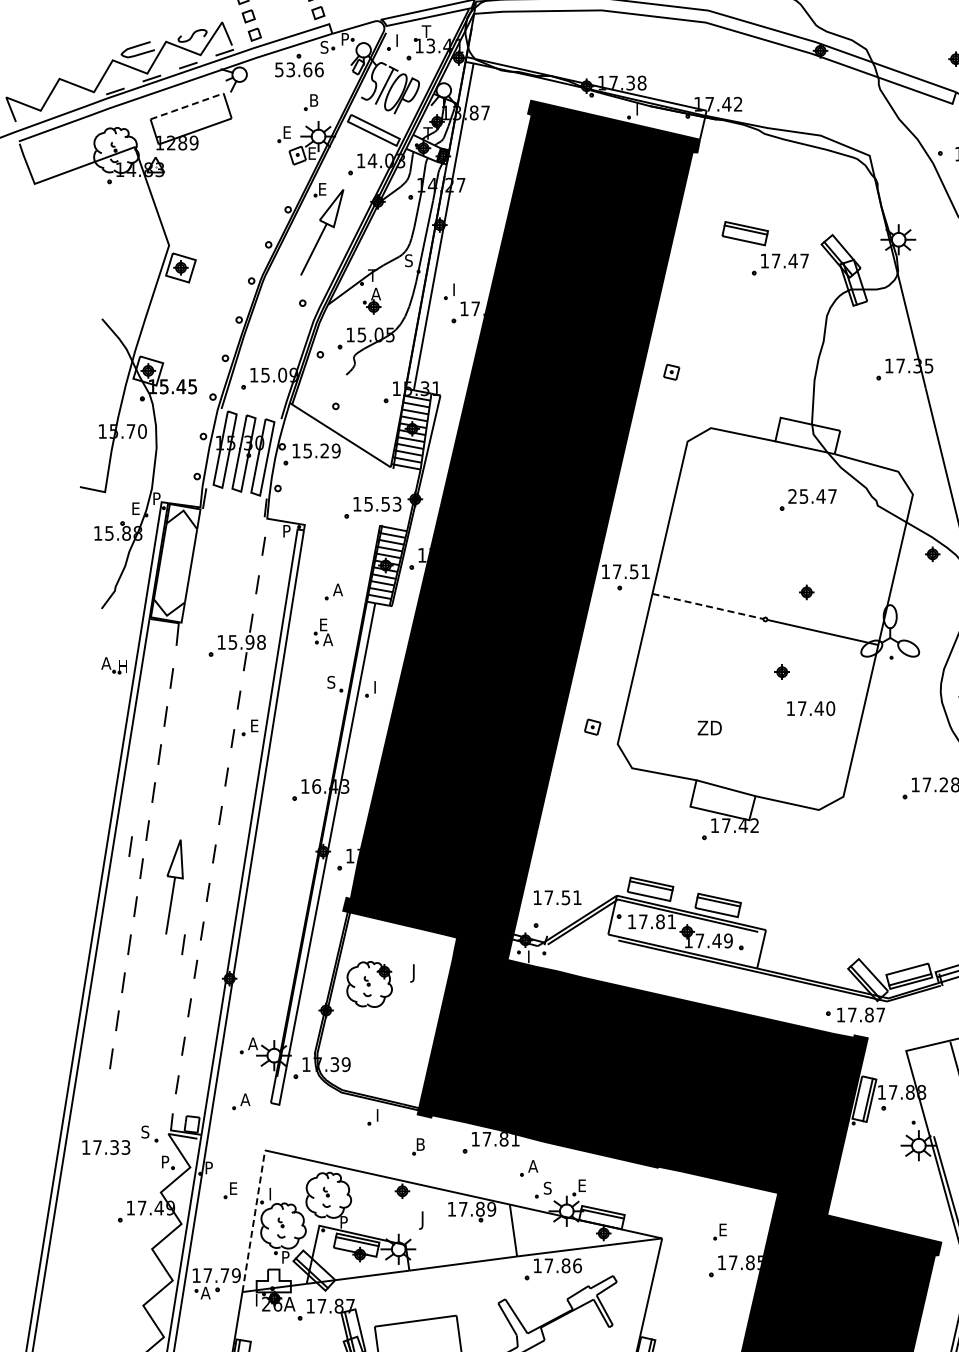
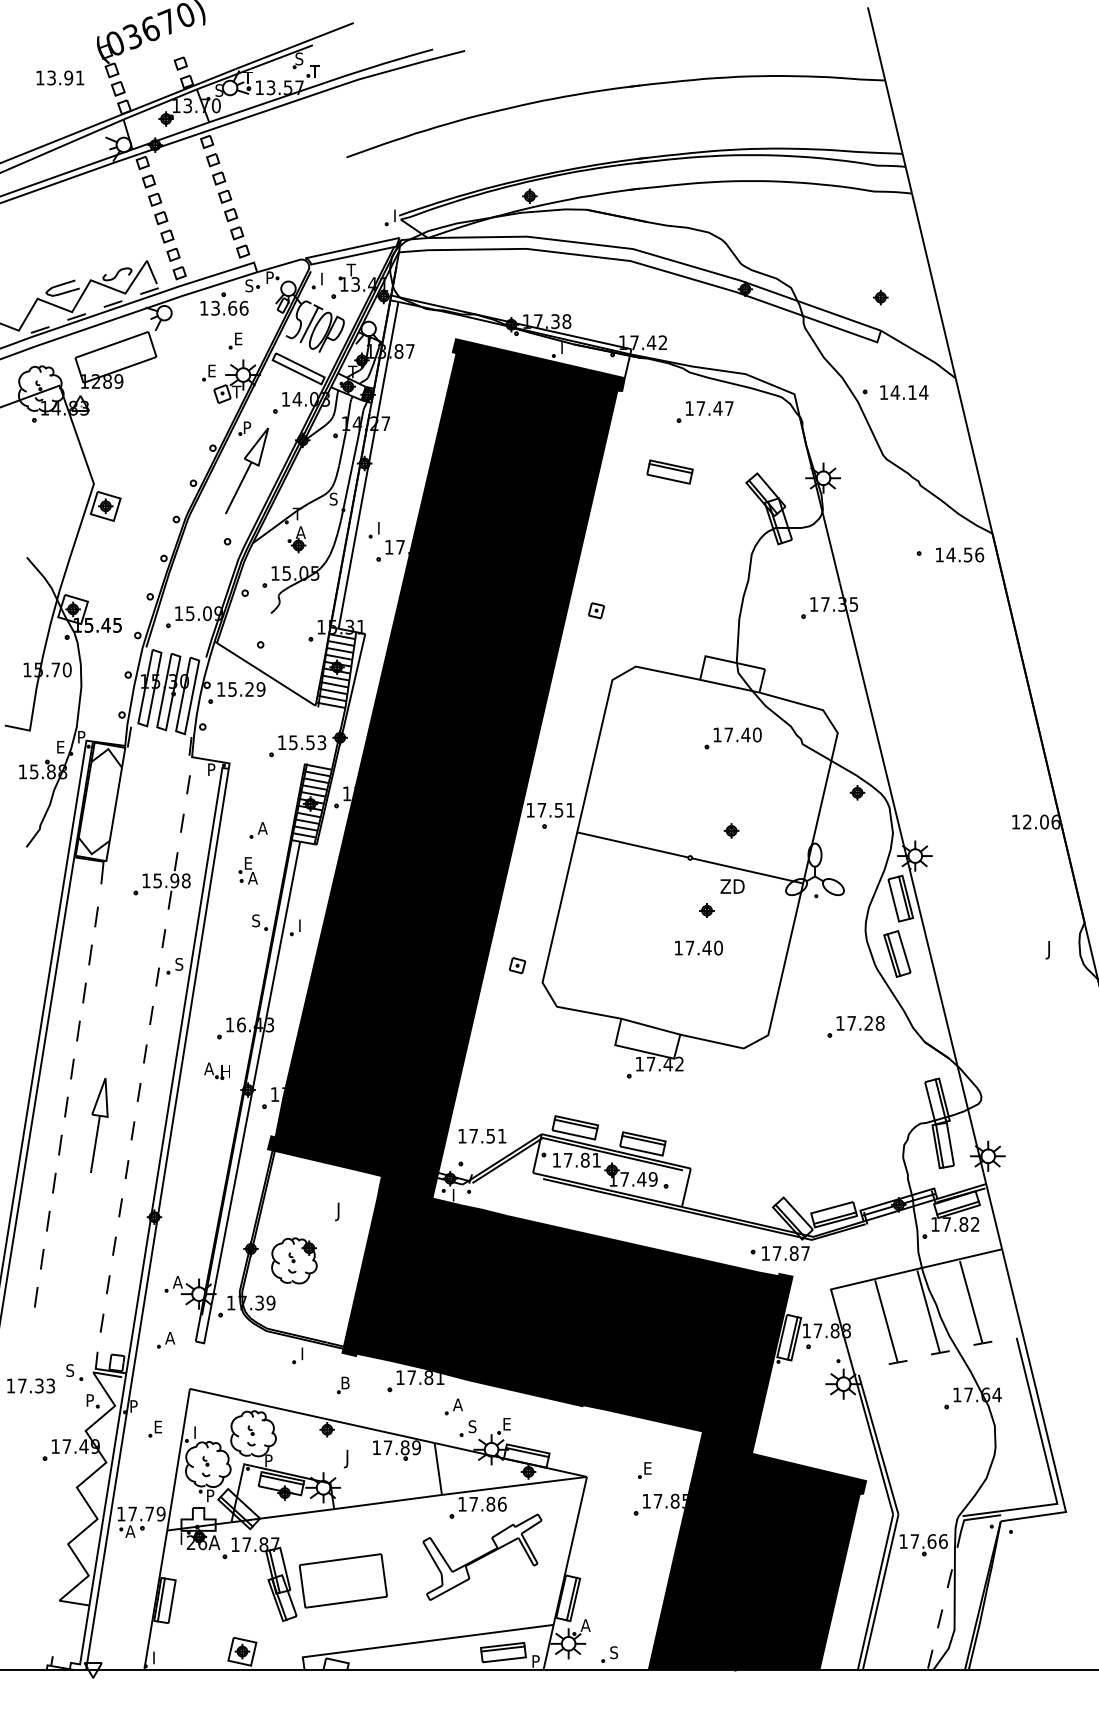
text: (279, 70) -> (204, 308), 53.66 -> 13.66
text: (316, 100) -> (241, 338), B -> E
line: (186, 106) -> (111, 344), dashed -> solid
text: (311, 153) -> (236, 391), E -> T
text: (323, 189) -> (248, 427), E -> P
part: (779, 264) -> (704, 411), moved
text: (812, 496) -> (737, 734), 25.47 -> 17.40
line: (707, 606) -> (632, 844), dashed -> solid
part: (113, 665) -> (216, 1070), moved
text: (810, 708) -> (698, 947), moved
text: (254, 725) -> (179, 963), E -> S
text: (709, 728) -> (732, 886), moved
line: (130, 846) -> (55, 1084), removed
line: (183, 944) -> (108, 1182), removed
part: (369, 984) -> (294, 1260), moved
line: (253, 1221) -> (178, 1459), dashed -> solid

